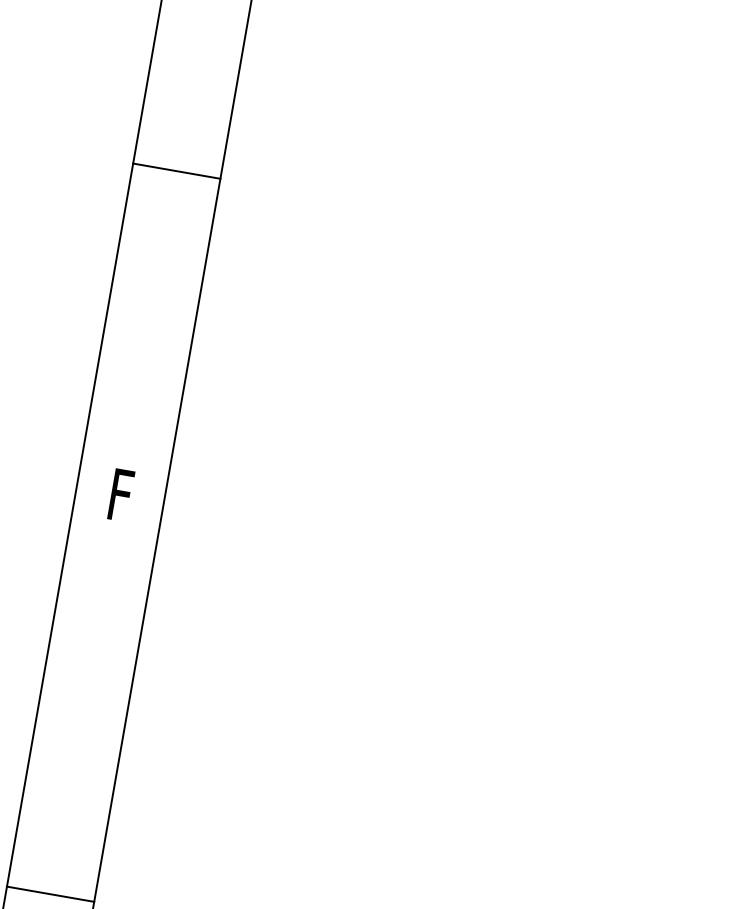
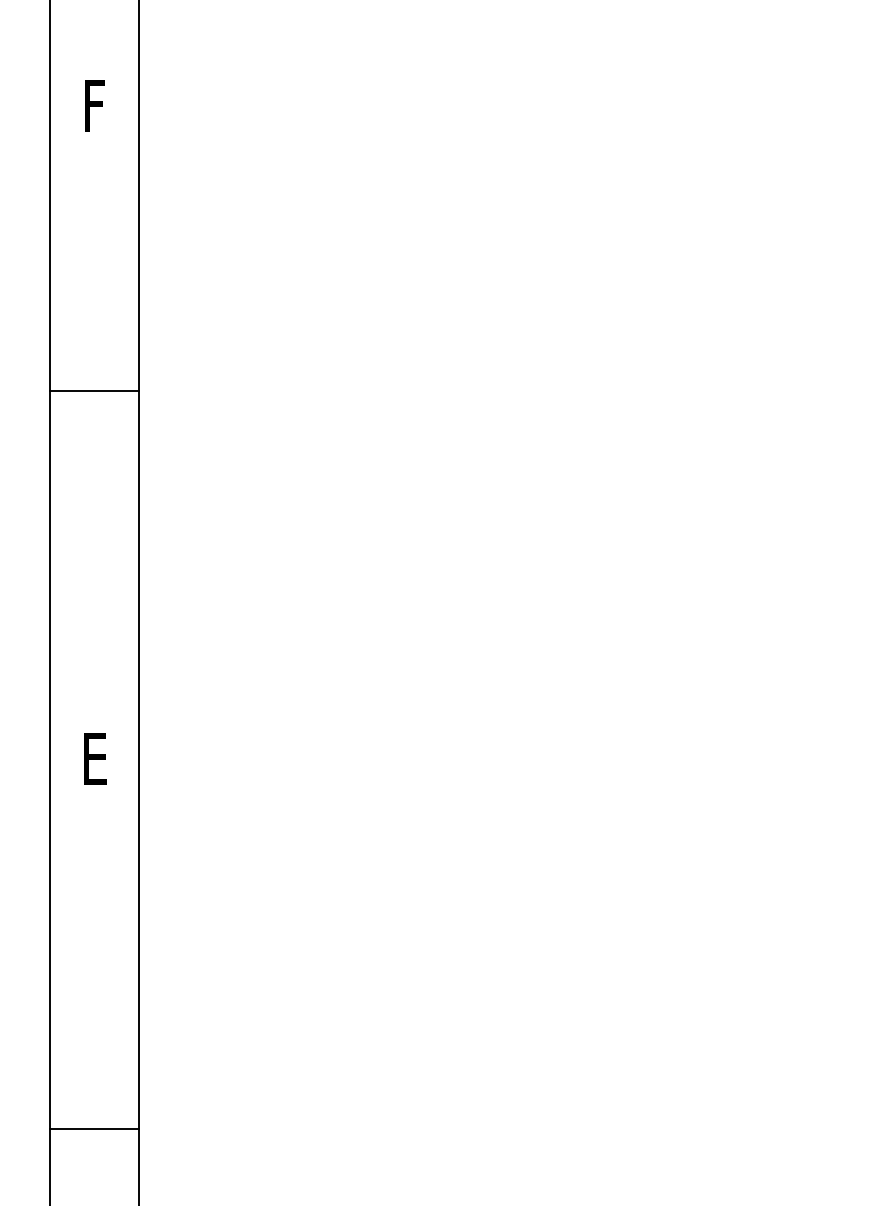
line: (176, 171) -> (94, 391), moved
text: (121, 494) -> (95, 758), F -> E
line: (50, 894) -> (94, 1129), moved

